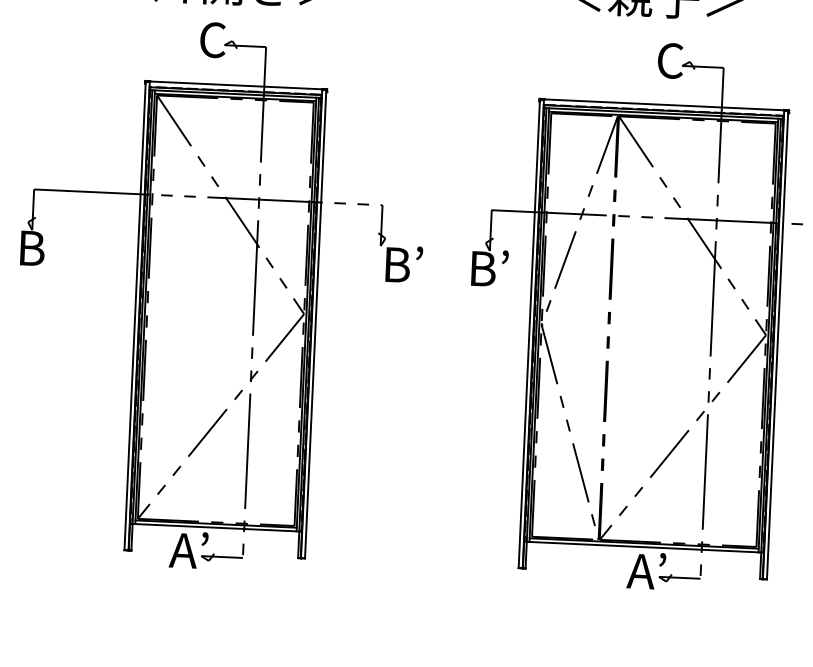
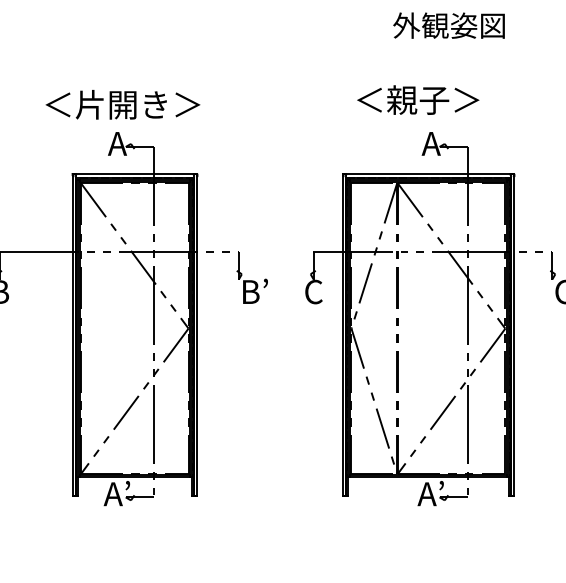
text: (212, 39) -> (117, 143), C -> A
text: (669, 60) -> (430, 143), C -> A
text: (488, 268) -> (313, 291), B’ -> C

